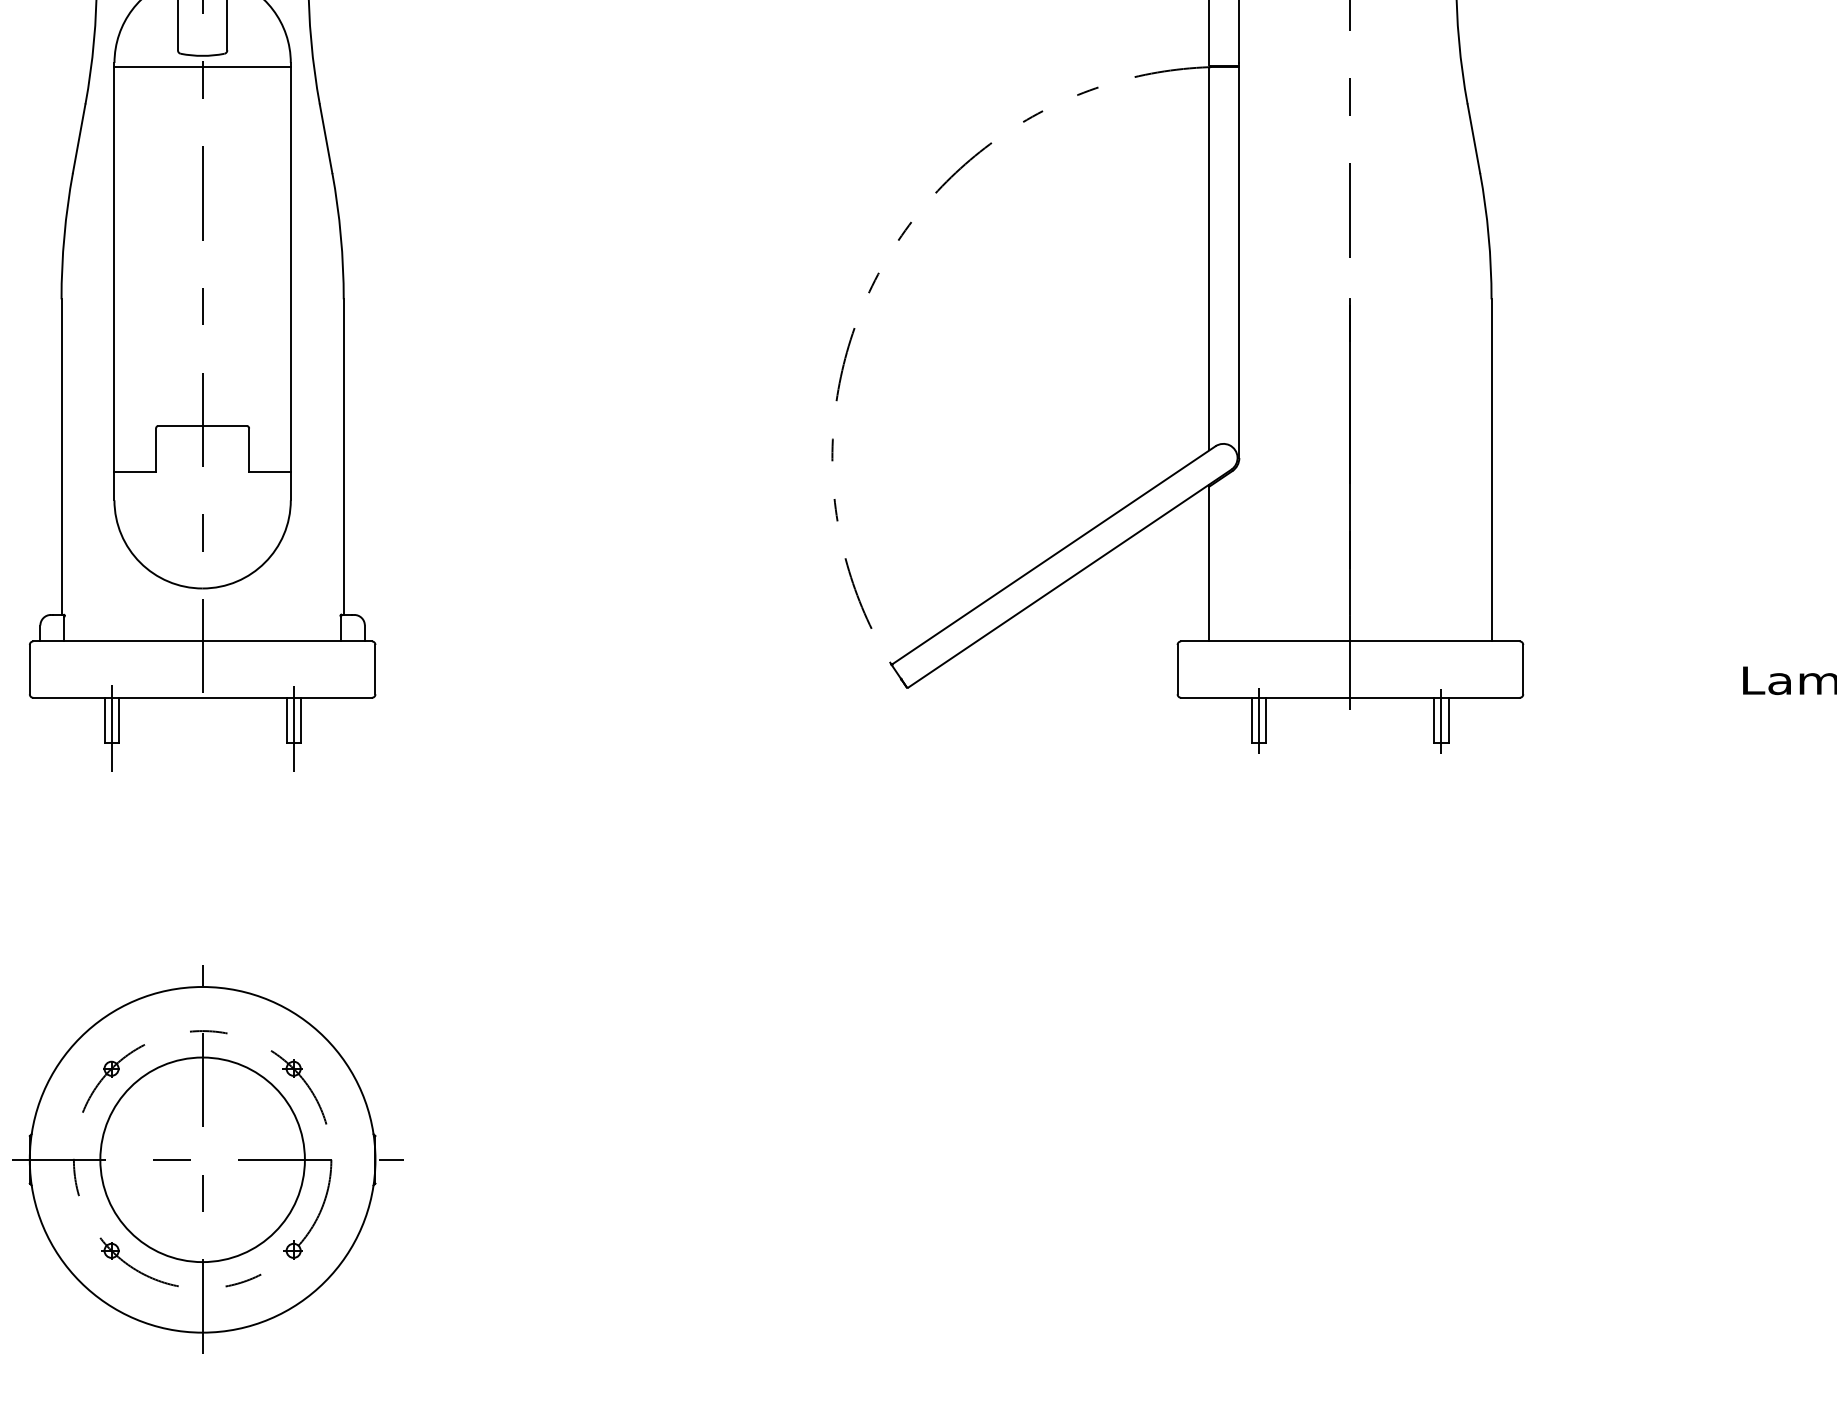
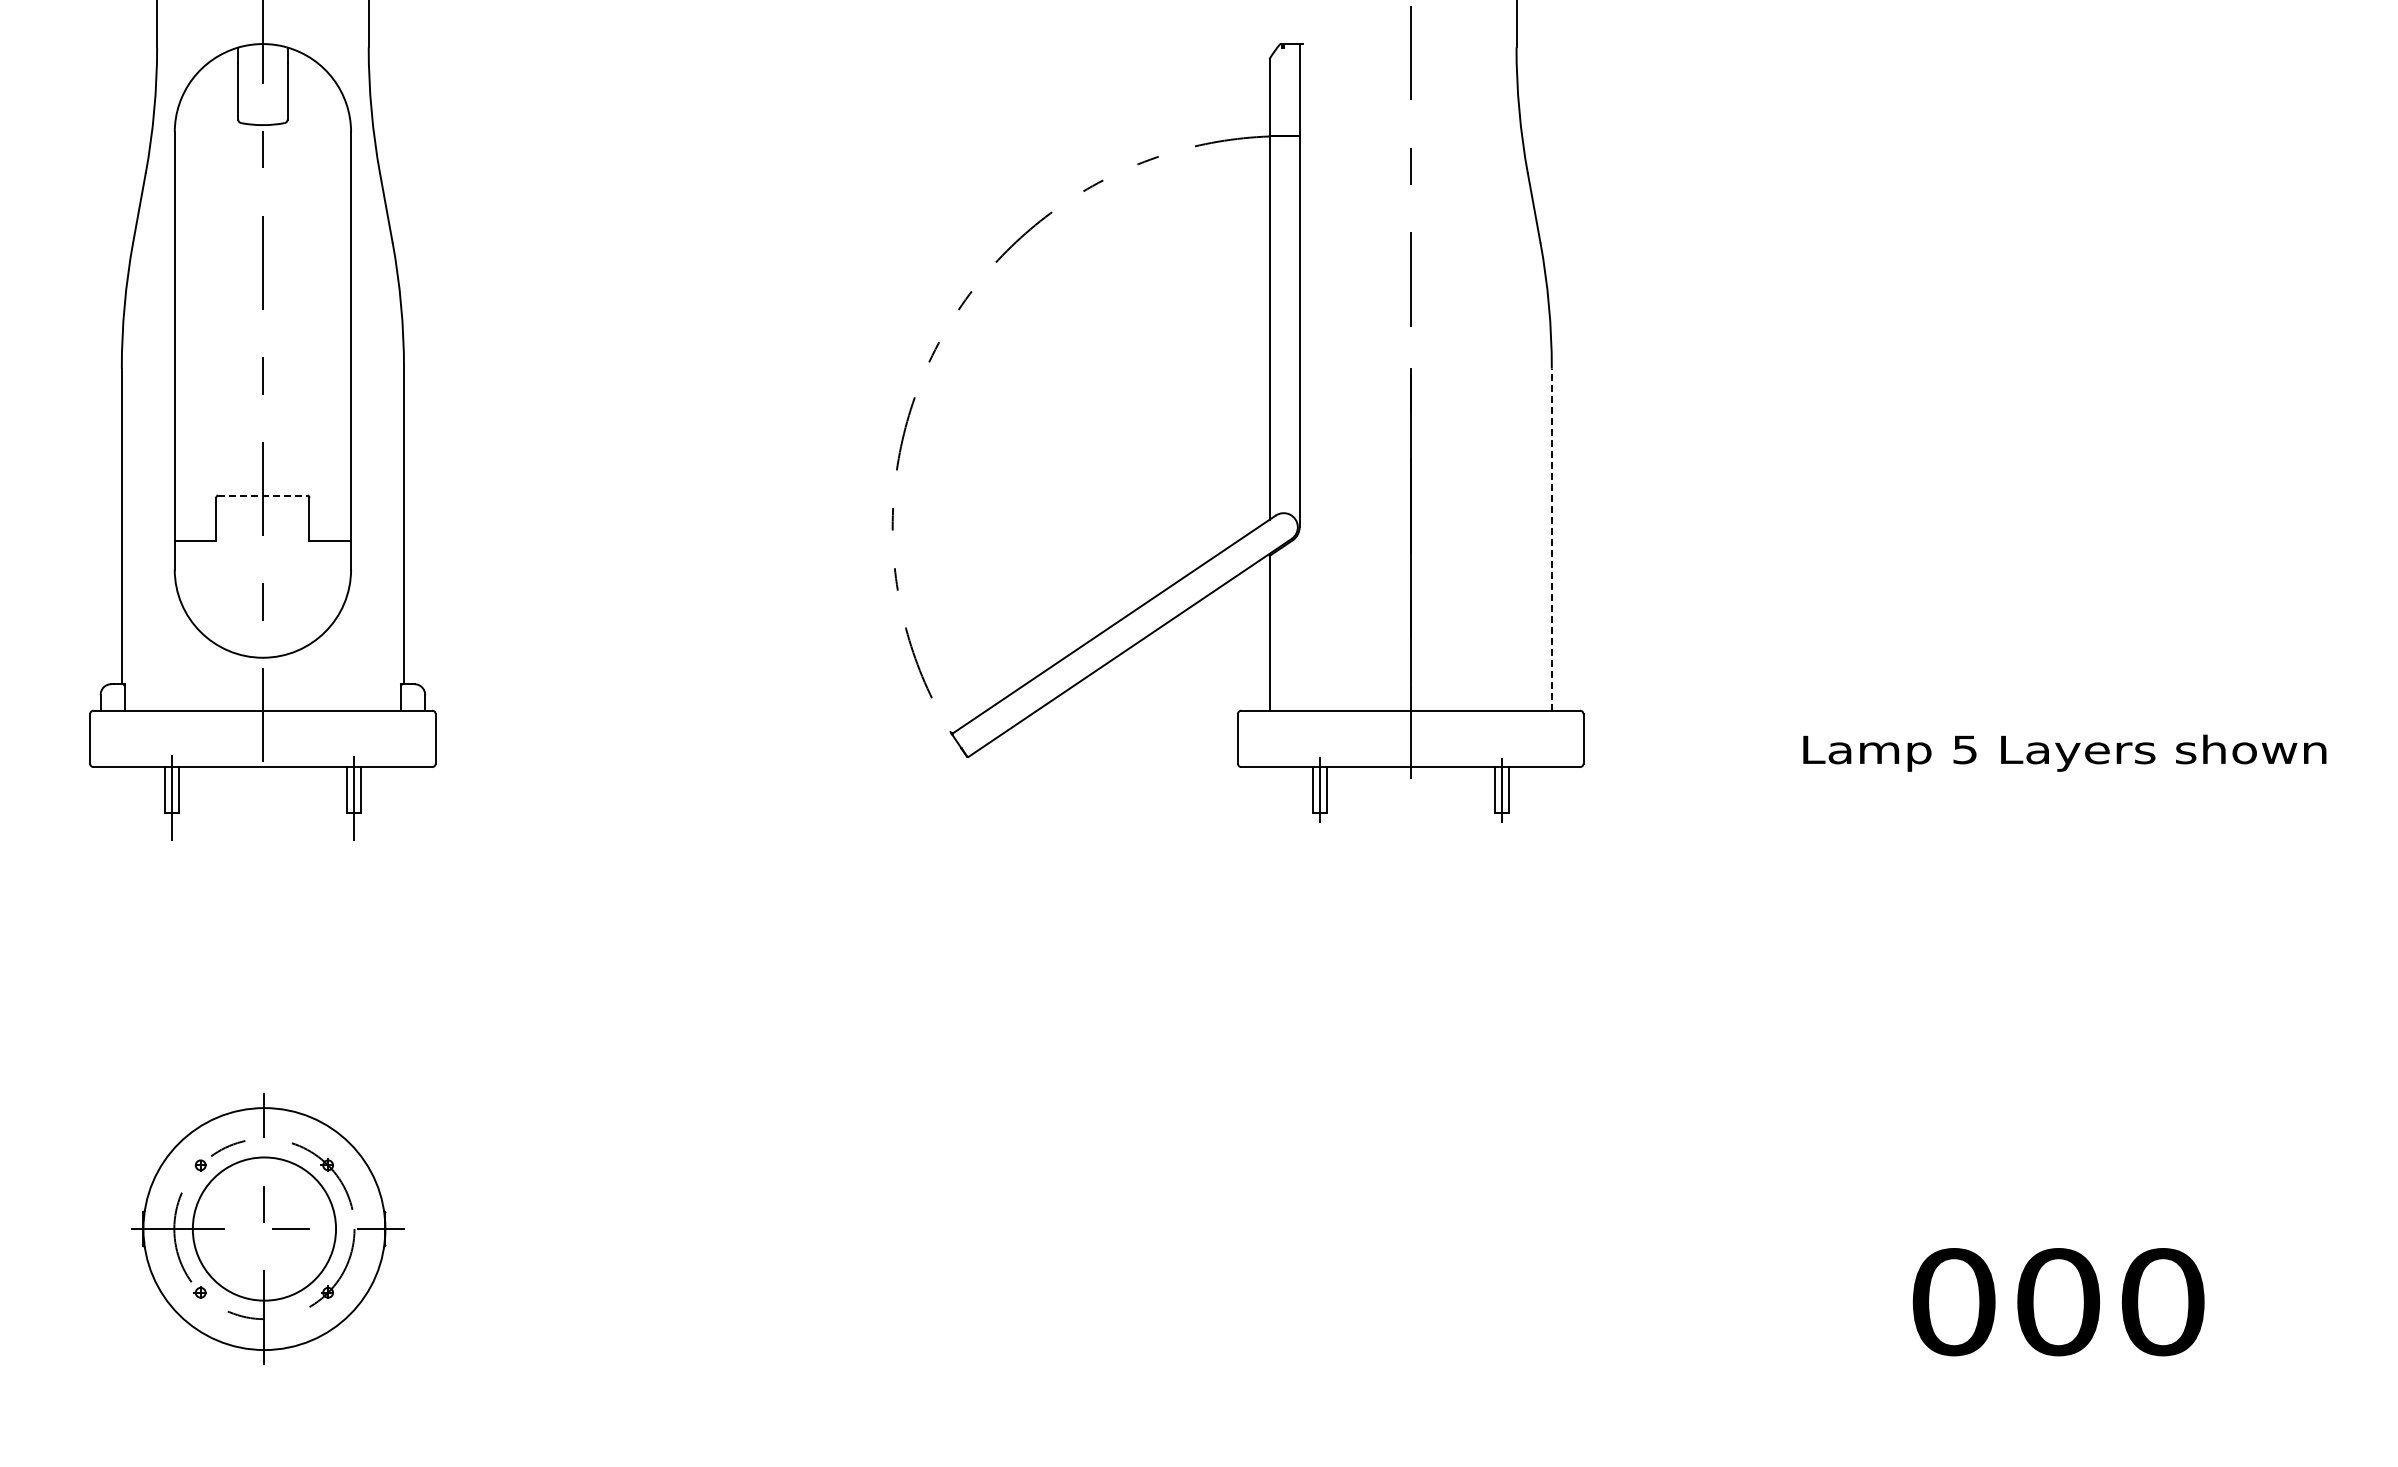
line: (202, 67) -> (262, 136), removed
line: (202, 426) -> (262, 495), solid -> dashed
line: (1491, 470) -> (1551, 539), solid -> dashed
part: (207, 1159) -> (267, 1228), size x0.7

